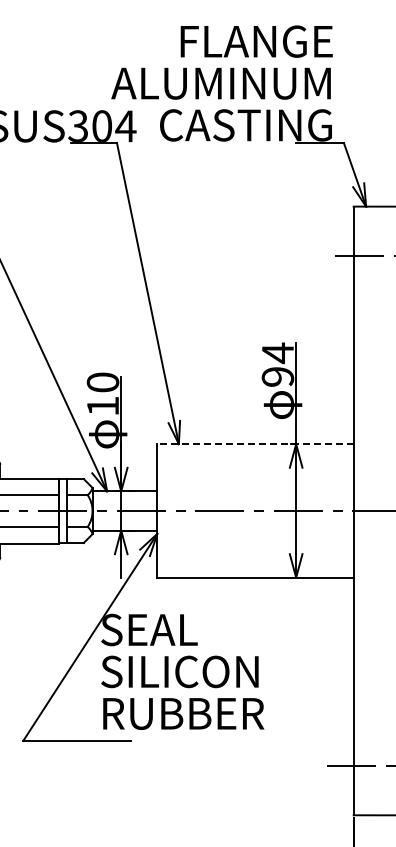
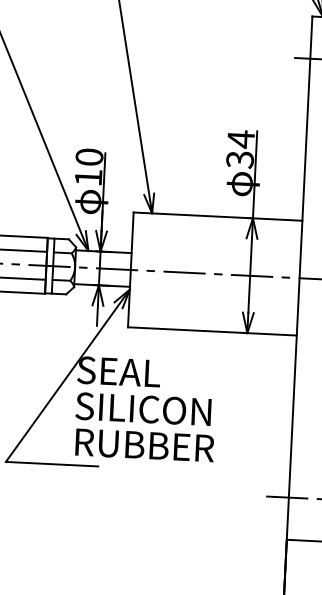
text: (277, 377) -> (239, 160), 94 -> 34
line: (255, 444) -> (217, 216), dashed -> solid

